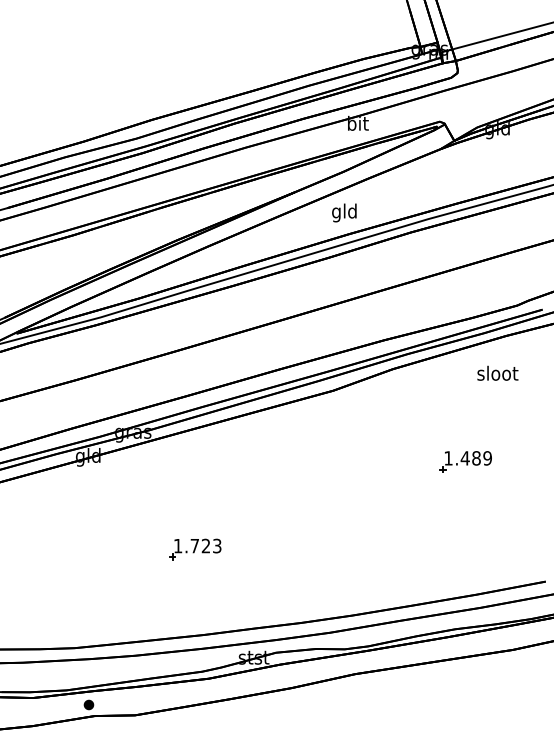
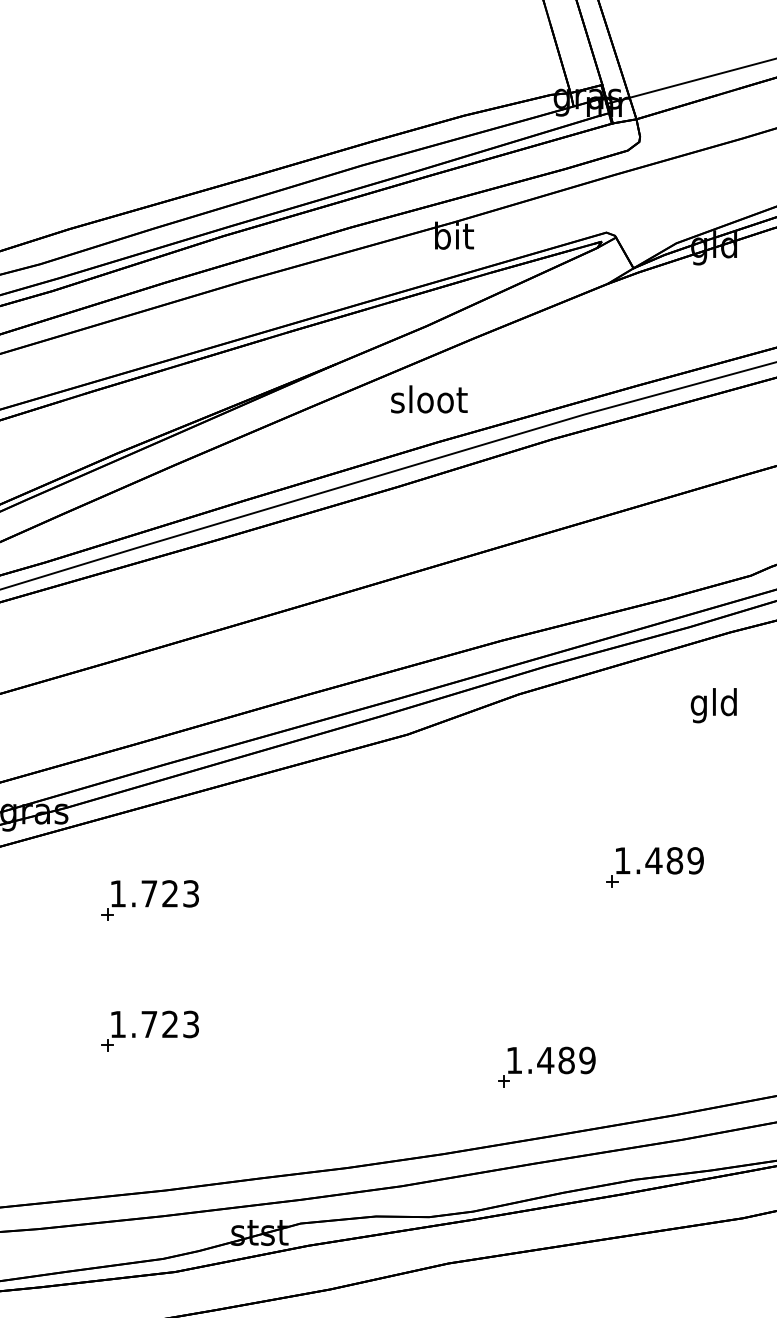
text: (344, 212) -> (428, 401), gld -> sloot
text: (497, 374) -> (714, 704), sloot -> gld
part: (195, 479) -> (150, 900), added
part: (407, 568) -> (546, 1066), added

